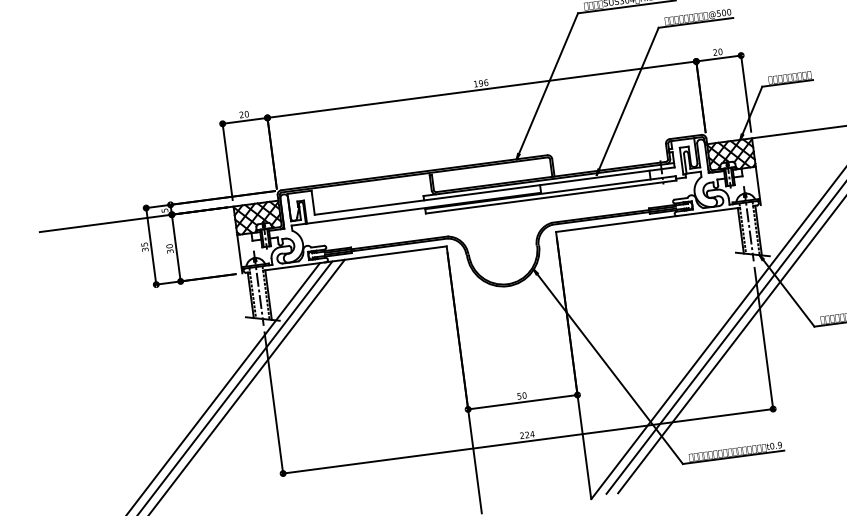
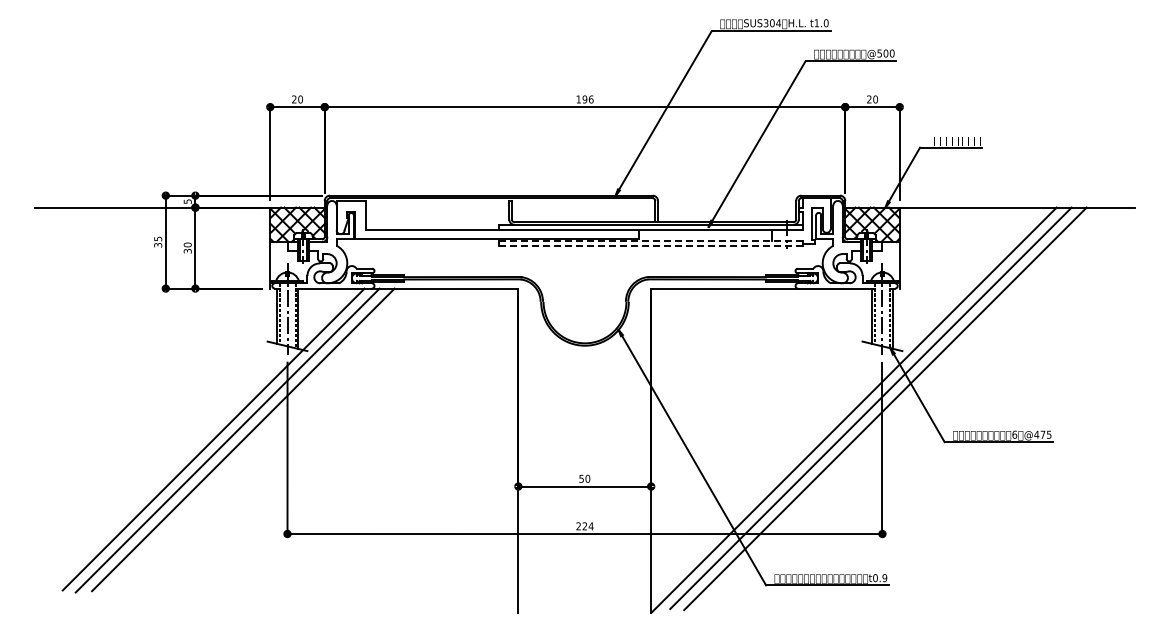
line: (550, 192) -> (650, 240), solid -> dashed
line: (550, 197) -> (650, 246), solid -> dashed

